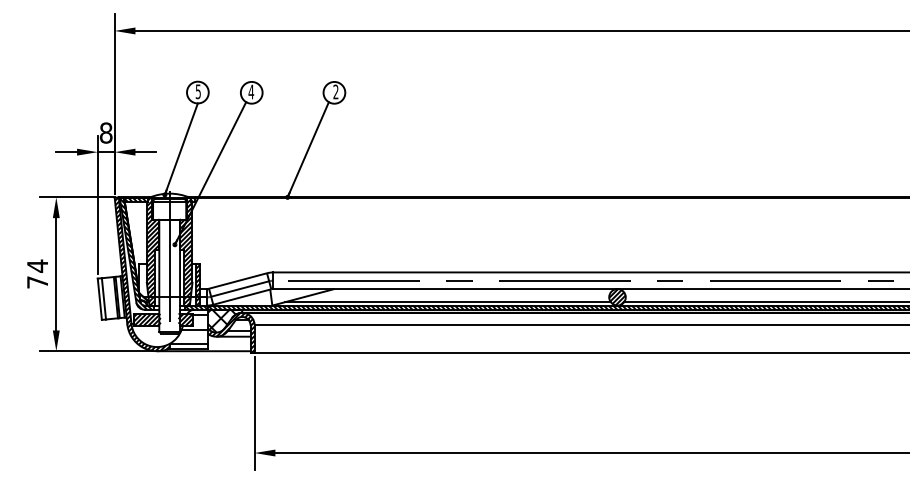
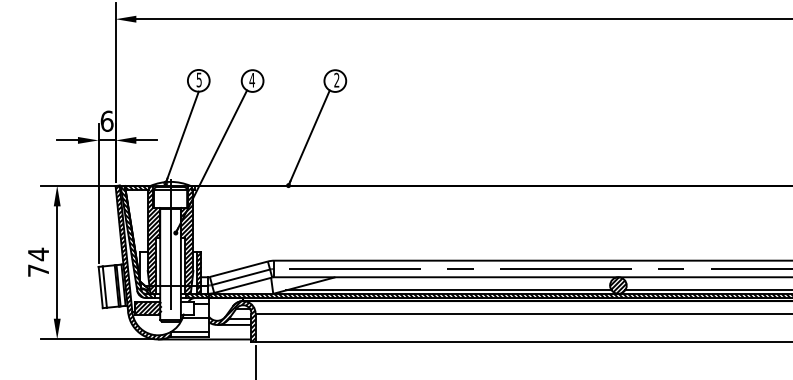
text: (105, 132) -> (106, 120), 8 -> 6
hatch: (185, 319) -> (186, 307), removed
hatch: (221, 320) -> (222, 308), removed

